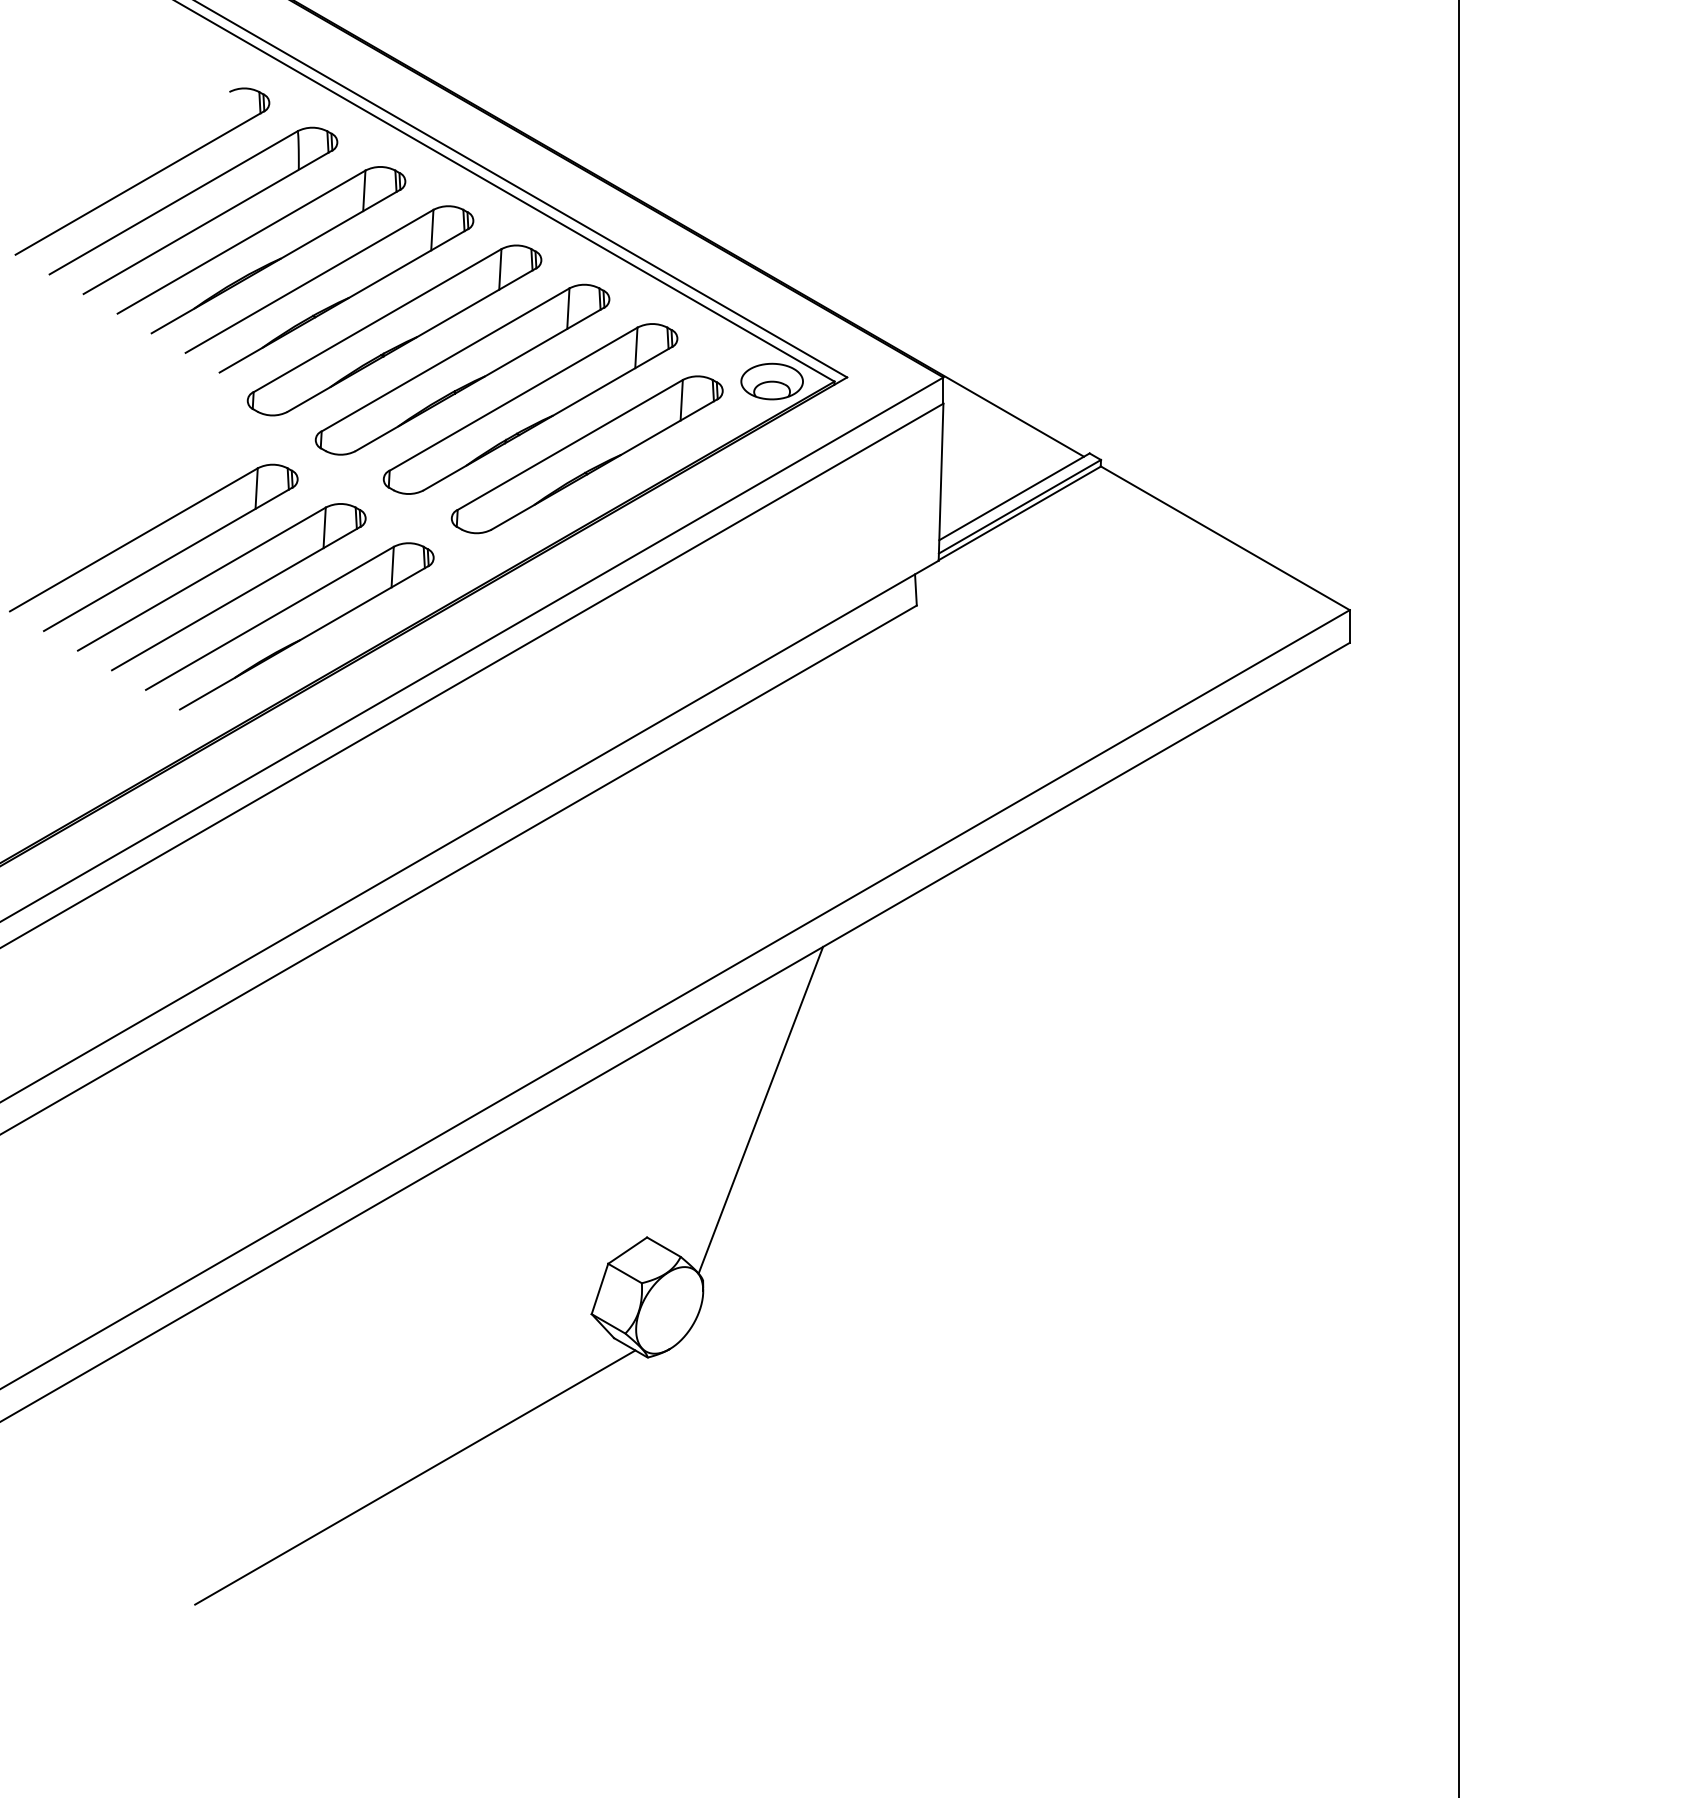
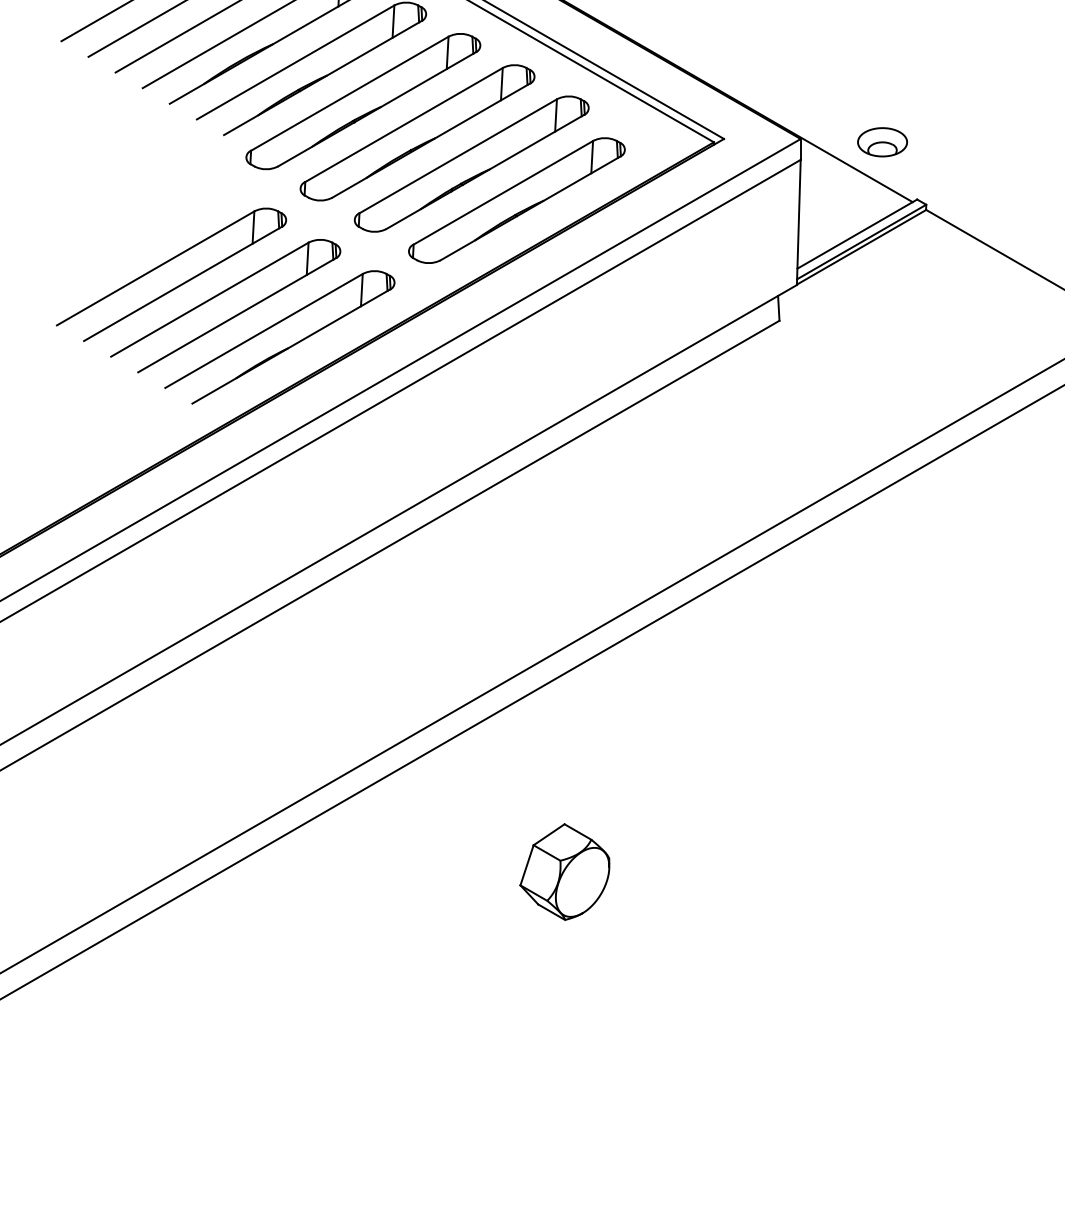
part: (771, 381) -> (882, 142), moved
line: (760, 1109) -> (654, 722), removed
line: (415, 1477) -> (380, 1015), removed

